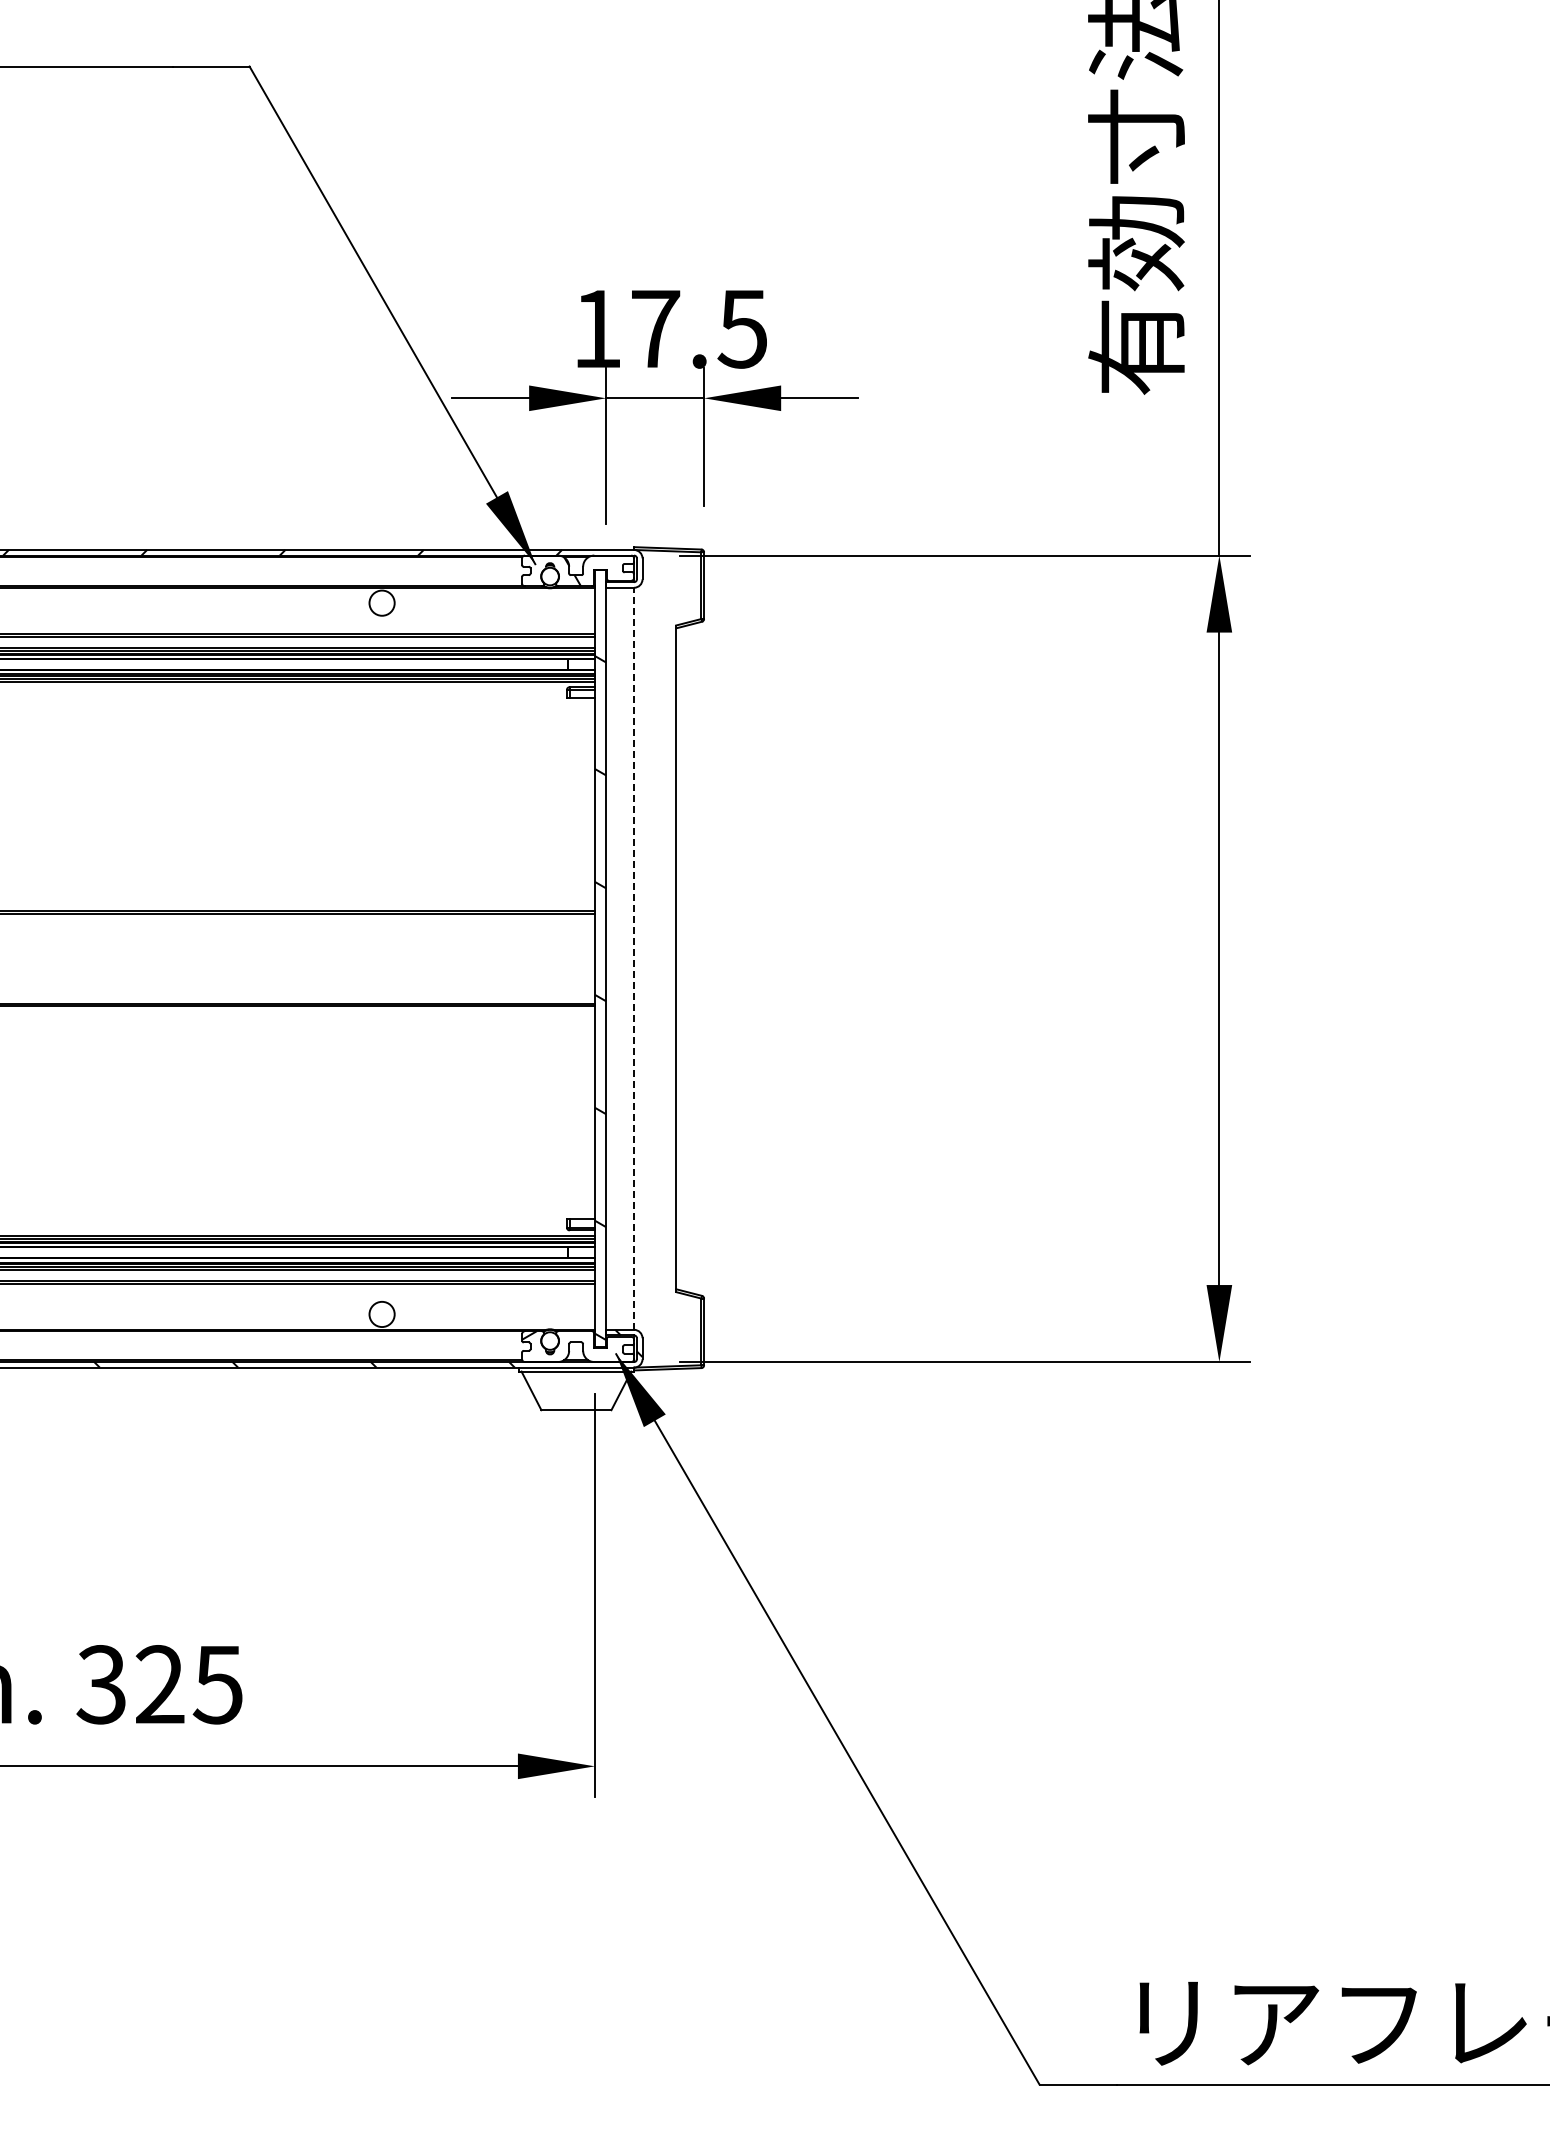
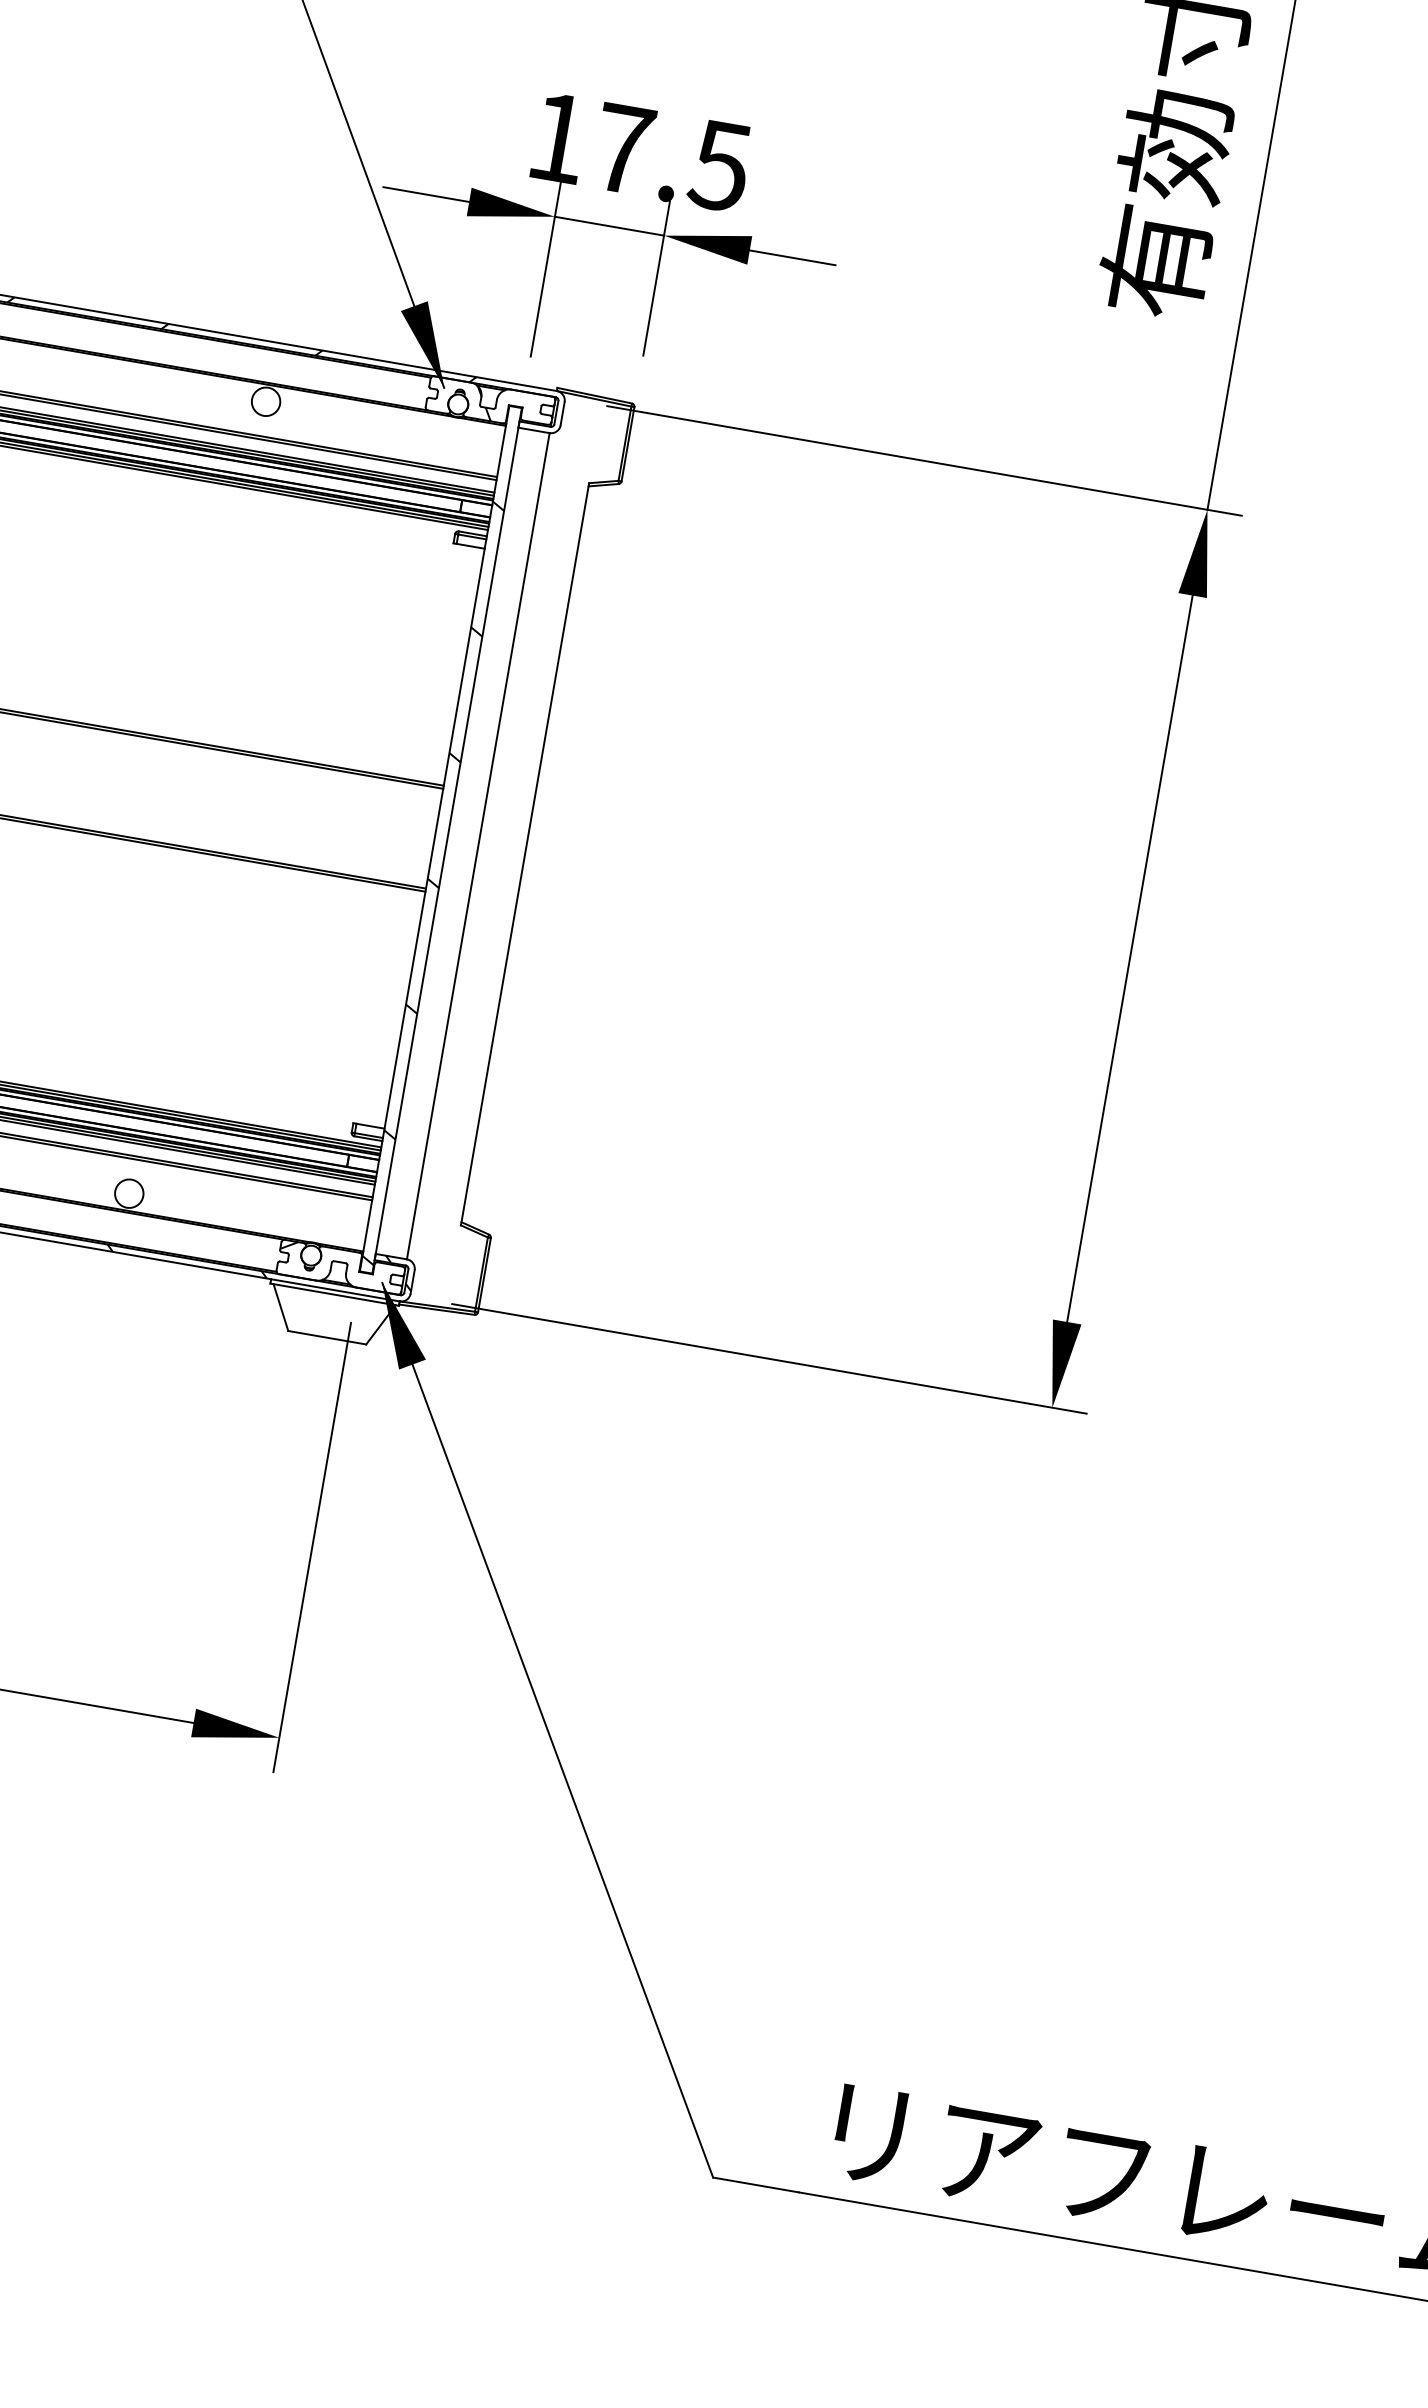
line: (634, 958) -> (478, 845), dashed -> solid

